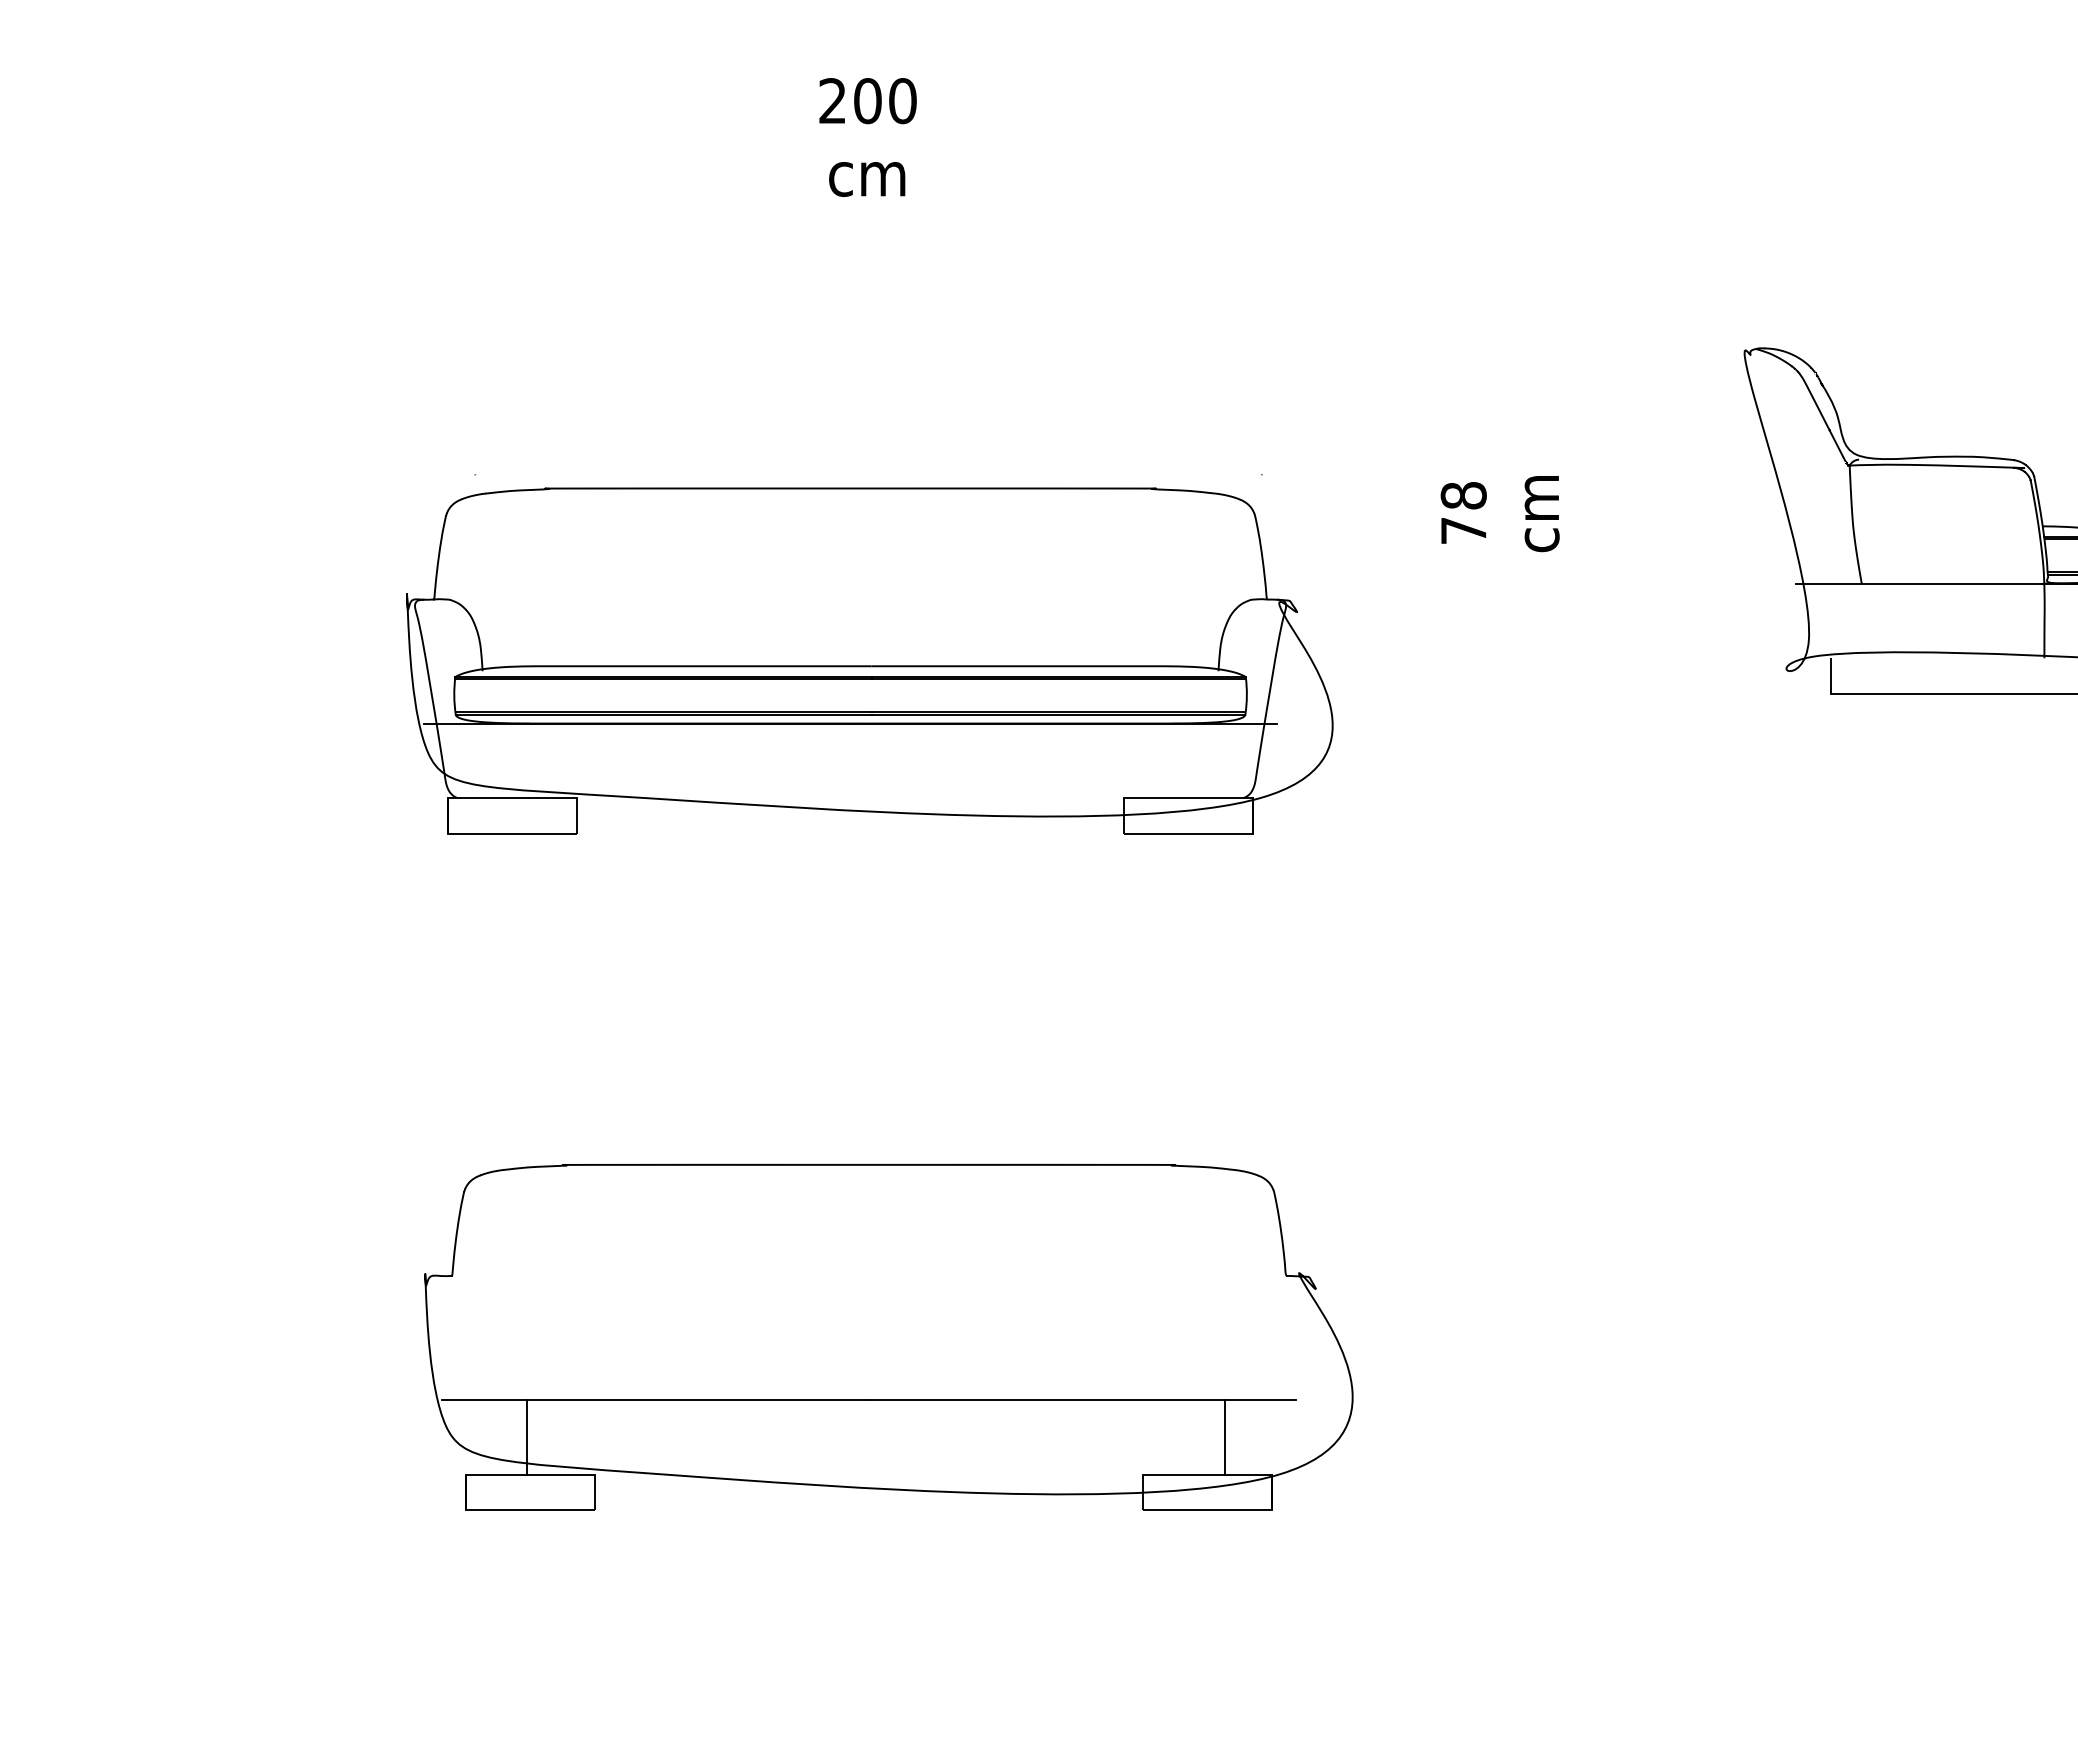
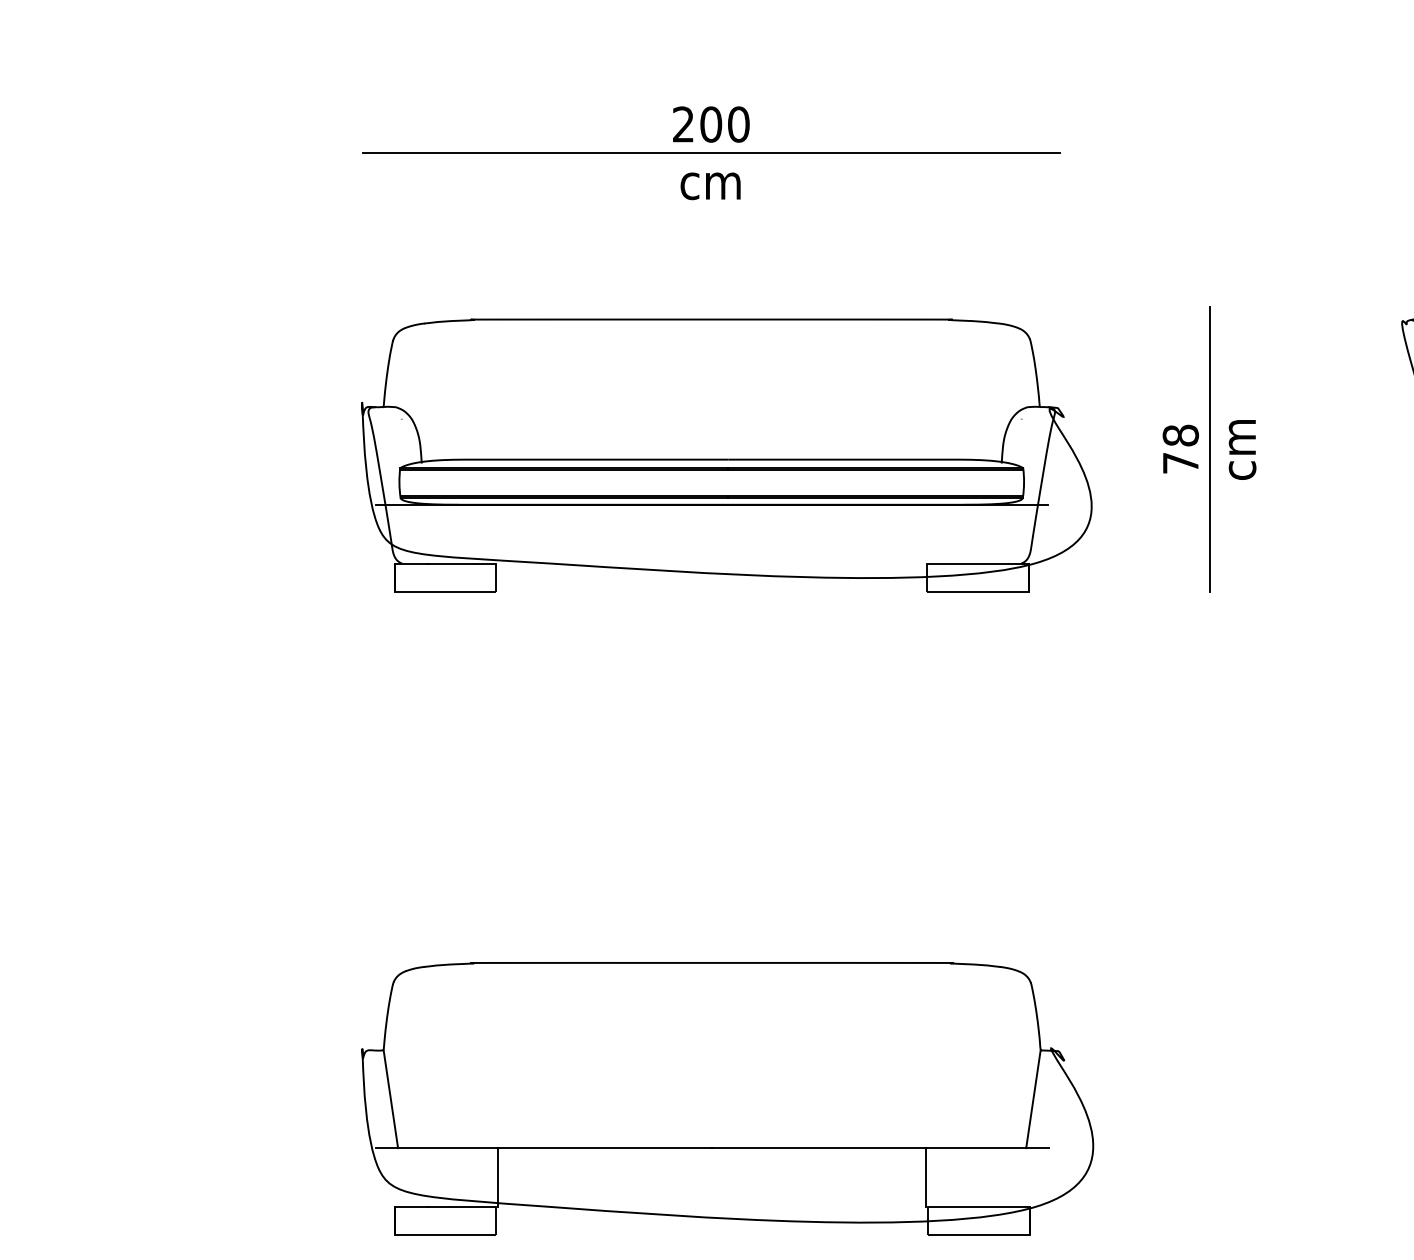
line: (867, 137) -> (710, 153), added
line: (1500, 512) -> (1209, 448), added
part: (869, 660) -> (726, 455), moved
line: (461, 1337) -> (390, 1098), added
line: (1276, 1337) -> (1033, 1098), added
line: (526, 1436) -> (498, 1177), moved
line: (1224, 1436) -> (926, 1177), moved

